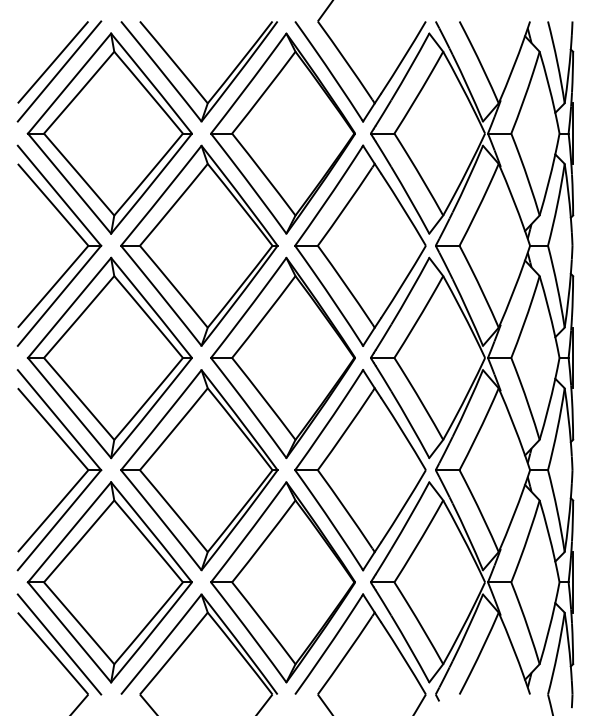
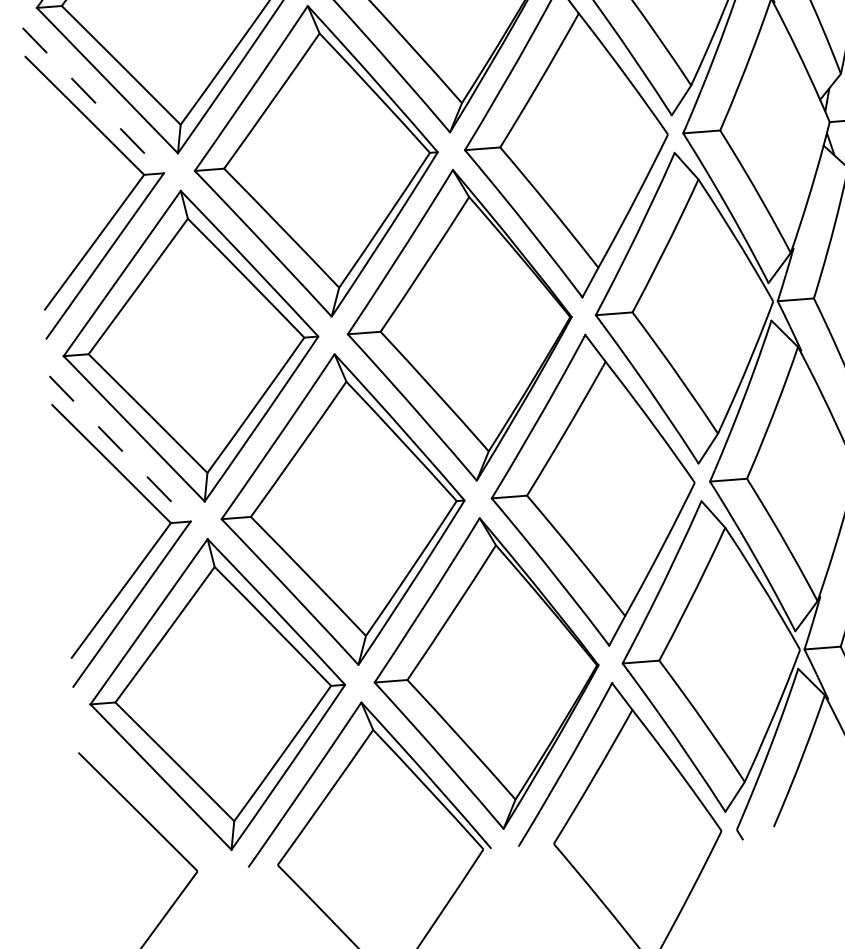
line: (59, 196) -> (93, 101), solid -> dashed
line: (59, 420) -> (120, 449), solid -> dashed
line: (59, 644) -> (146, 797), removed

